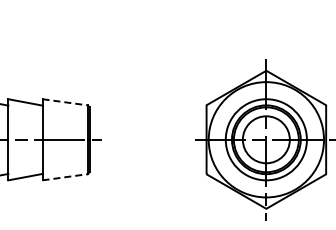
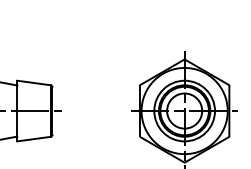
line: (65, 102) -> (34, 83), dashed -> solid
line: (65, 177) -> (34, 139), dashed -> solid

